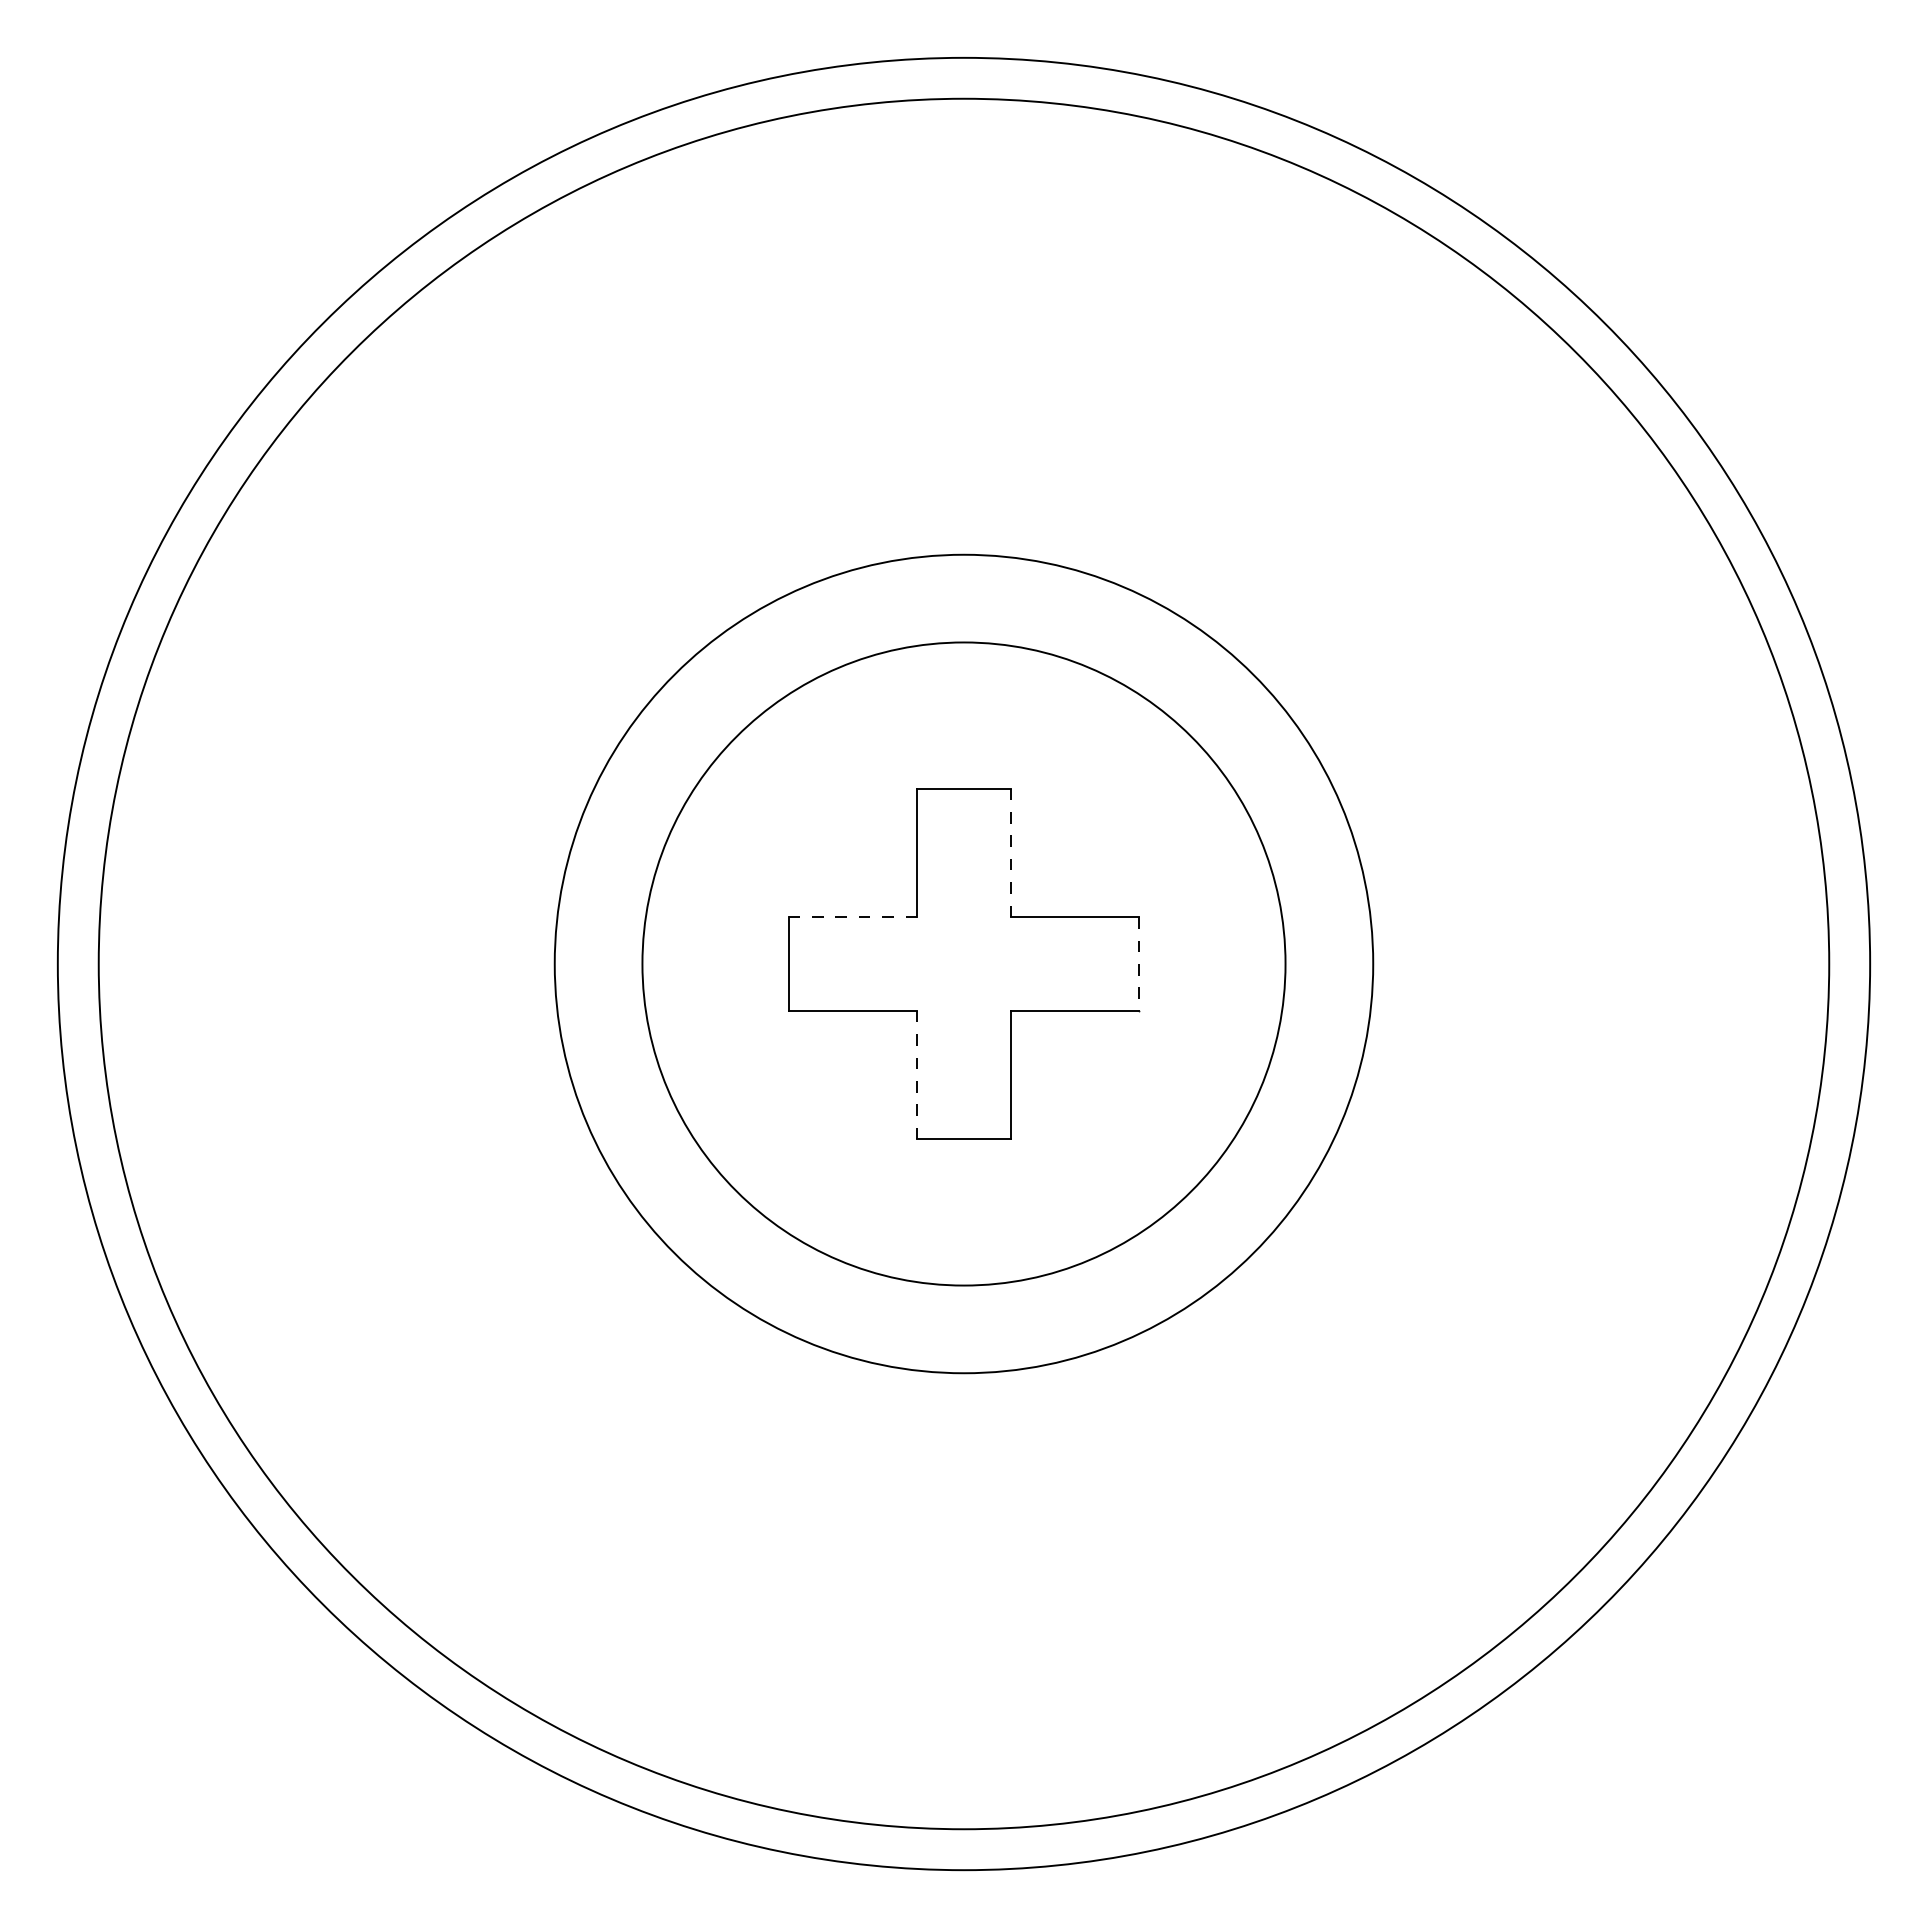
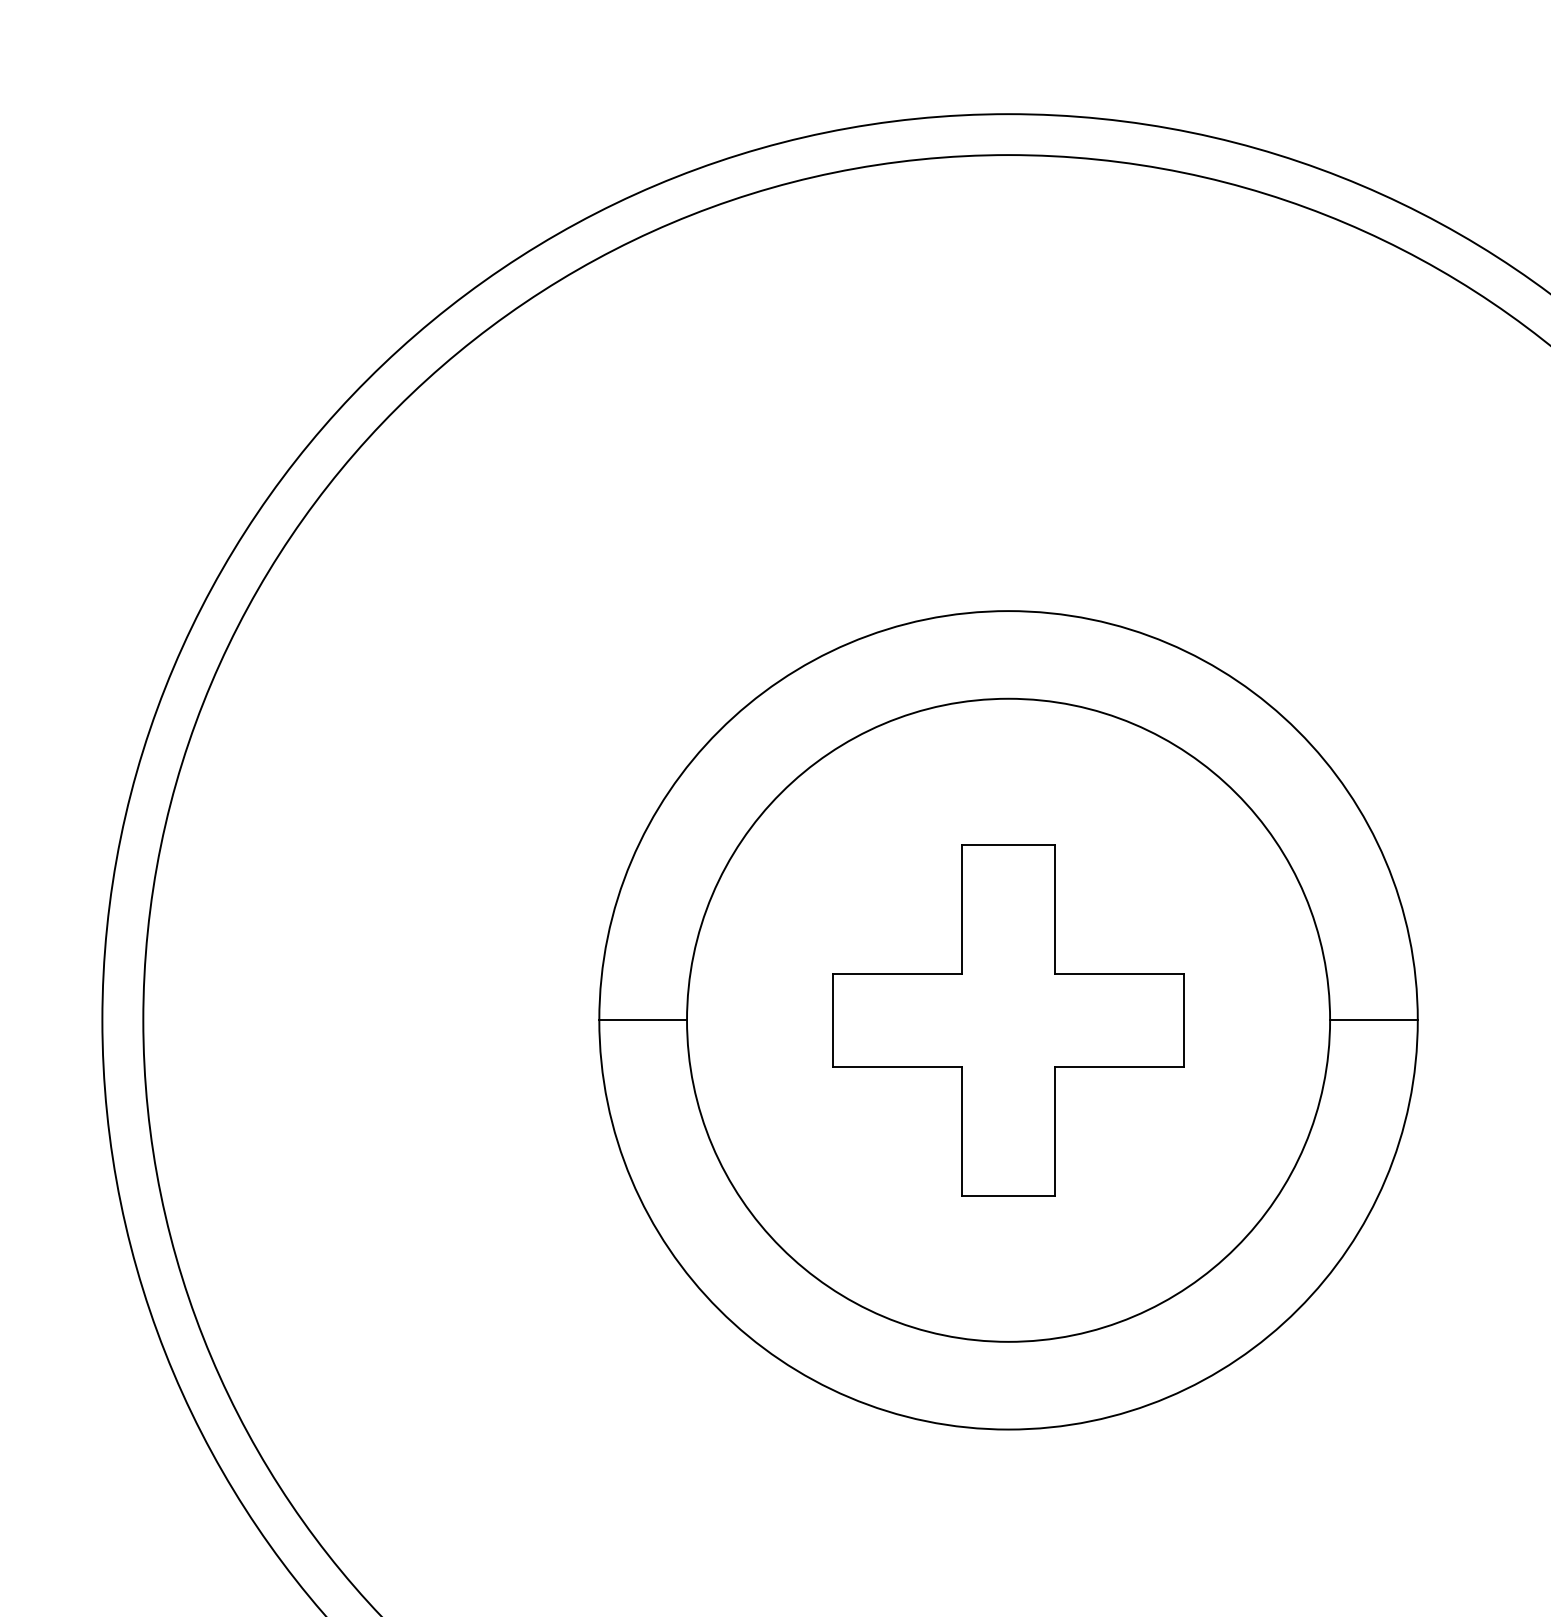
line: (1010, 853) -> (1055, 909), dashed -> solid
line: (853, 917) -> (898, 973), dashed -> solid
line: (598, 964) -> (643, 1020), added
line: (1139, 964) -> (1184, 1020), dashed -> solid
line: (1329, 964) -> (1374, 1020), added
line: (917, 1074) -> (962, 1130), dashed -> solid

